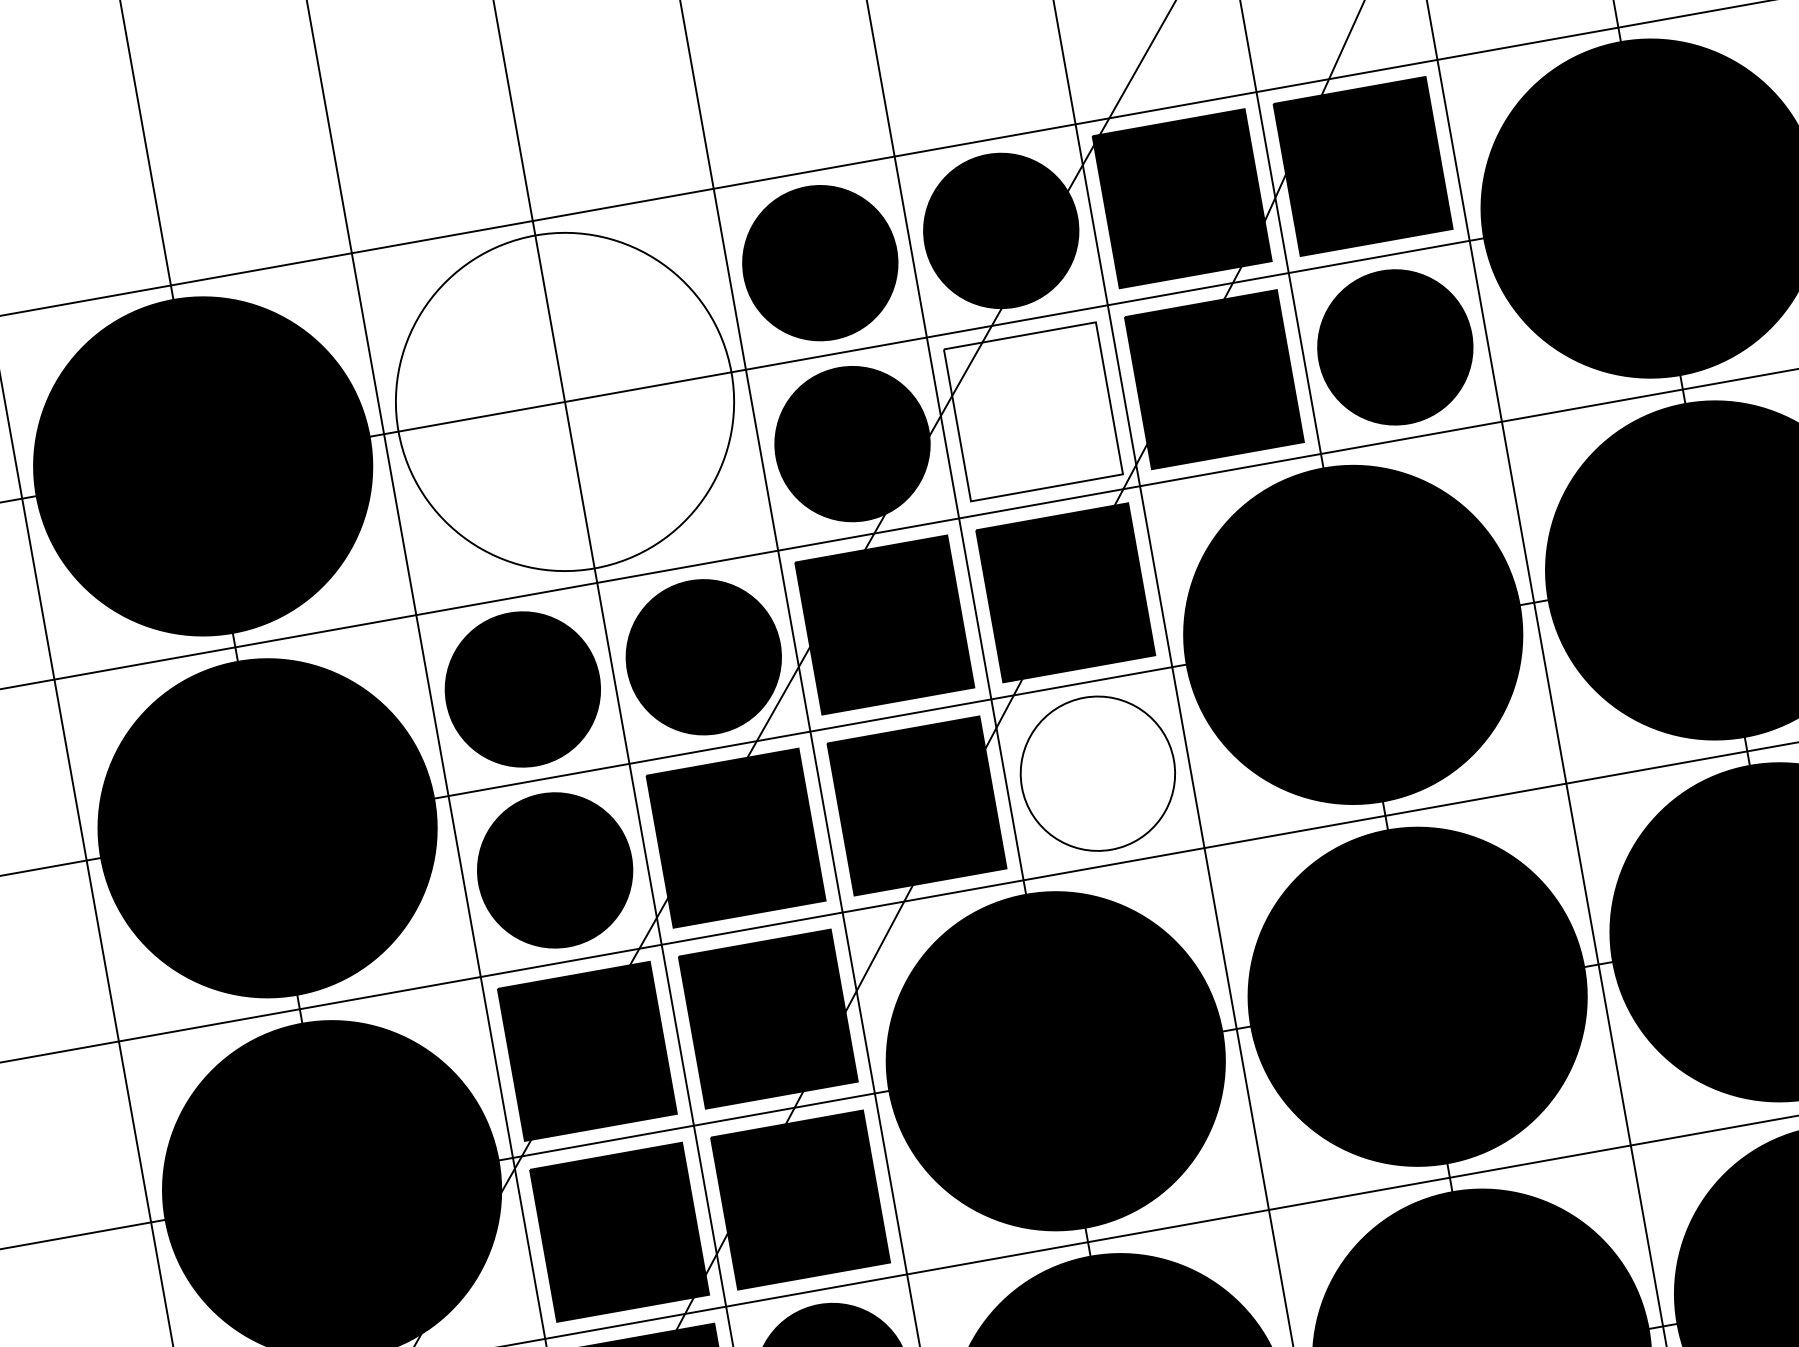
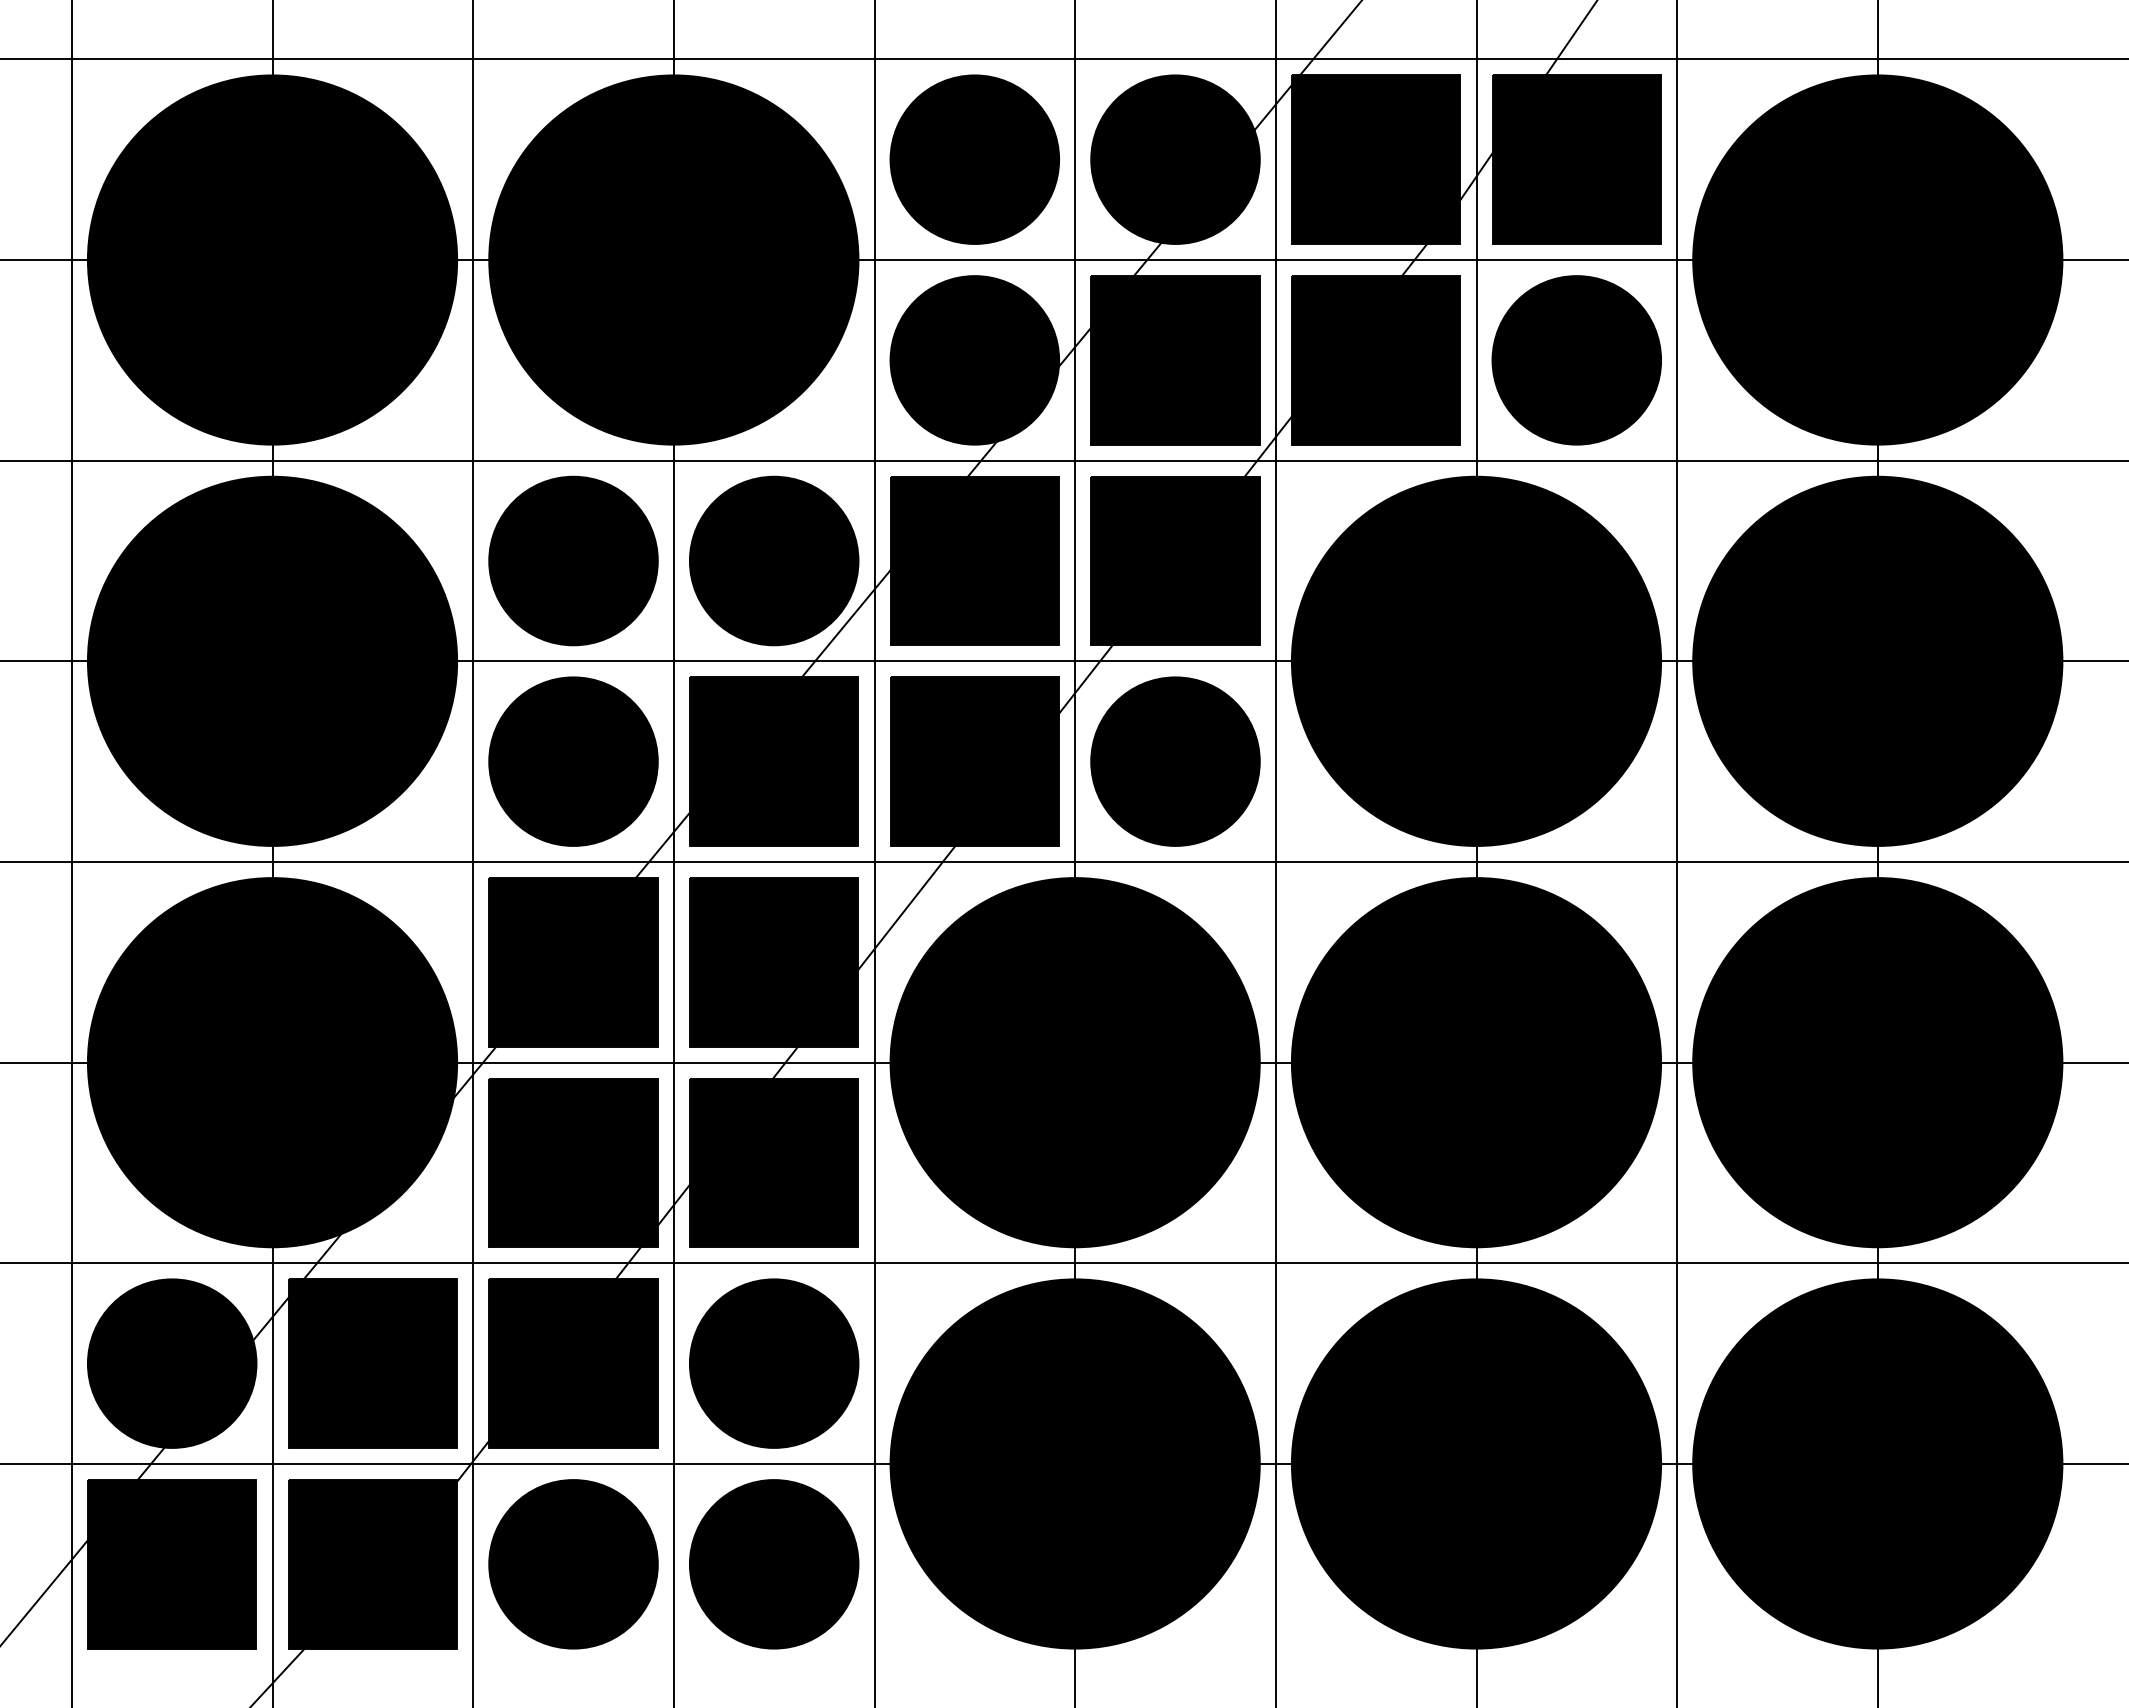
fill: (564, 401) -> (673, 259), added
fill: (1033, 411) -> (1175, 360), added
fill: (1097, 773) -> (1175, 761), added

